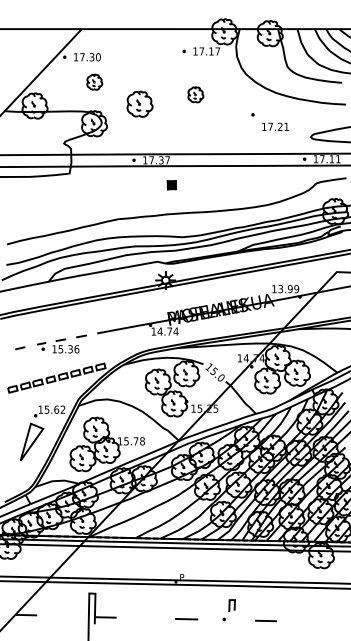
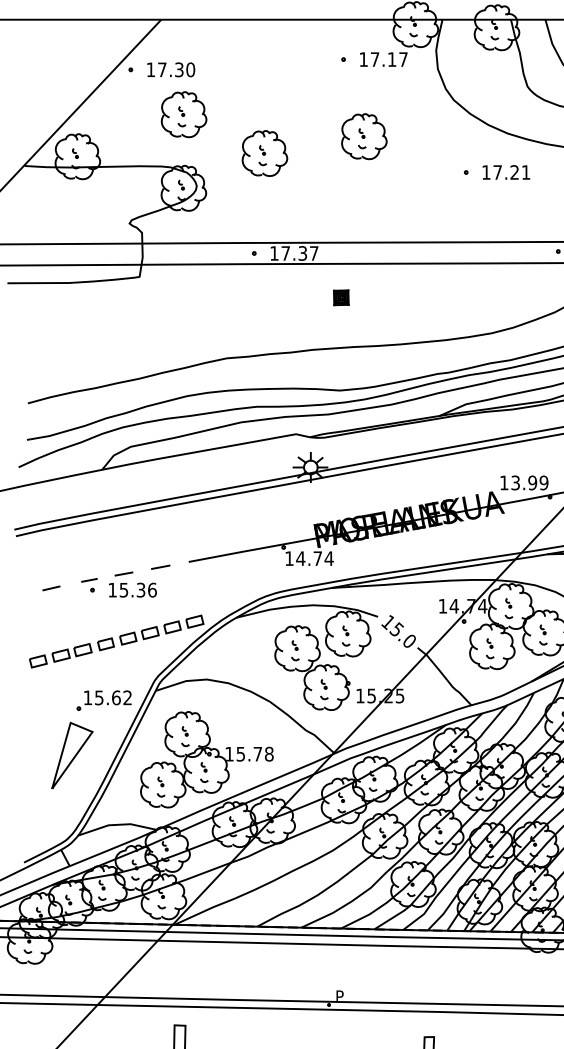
part: (94, 81) -> (183, 113), size x1.67
part: (195, 94) -> (363, 136), size x1.67
text: (275, 126) -> (506, 171), moved
part: (171, 185) -> (340, 298), moved

